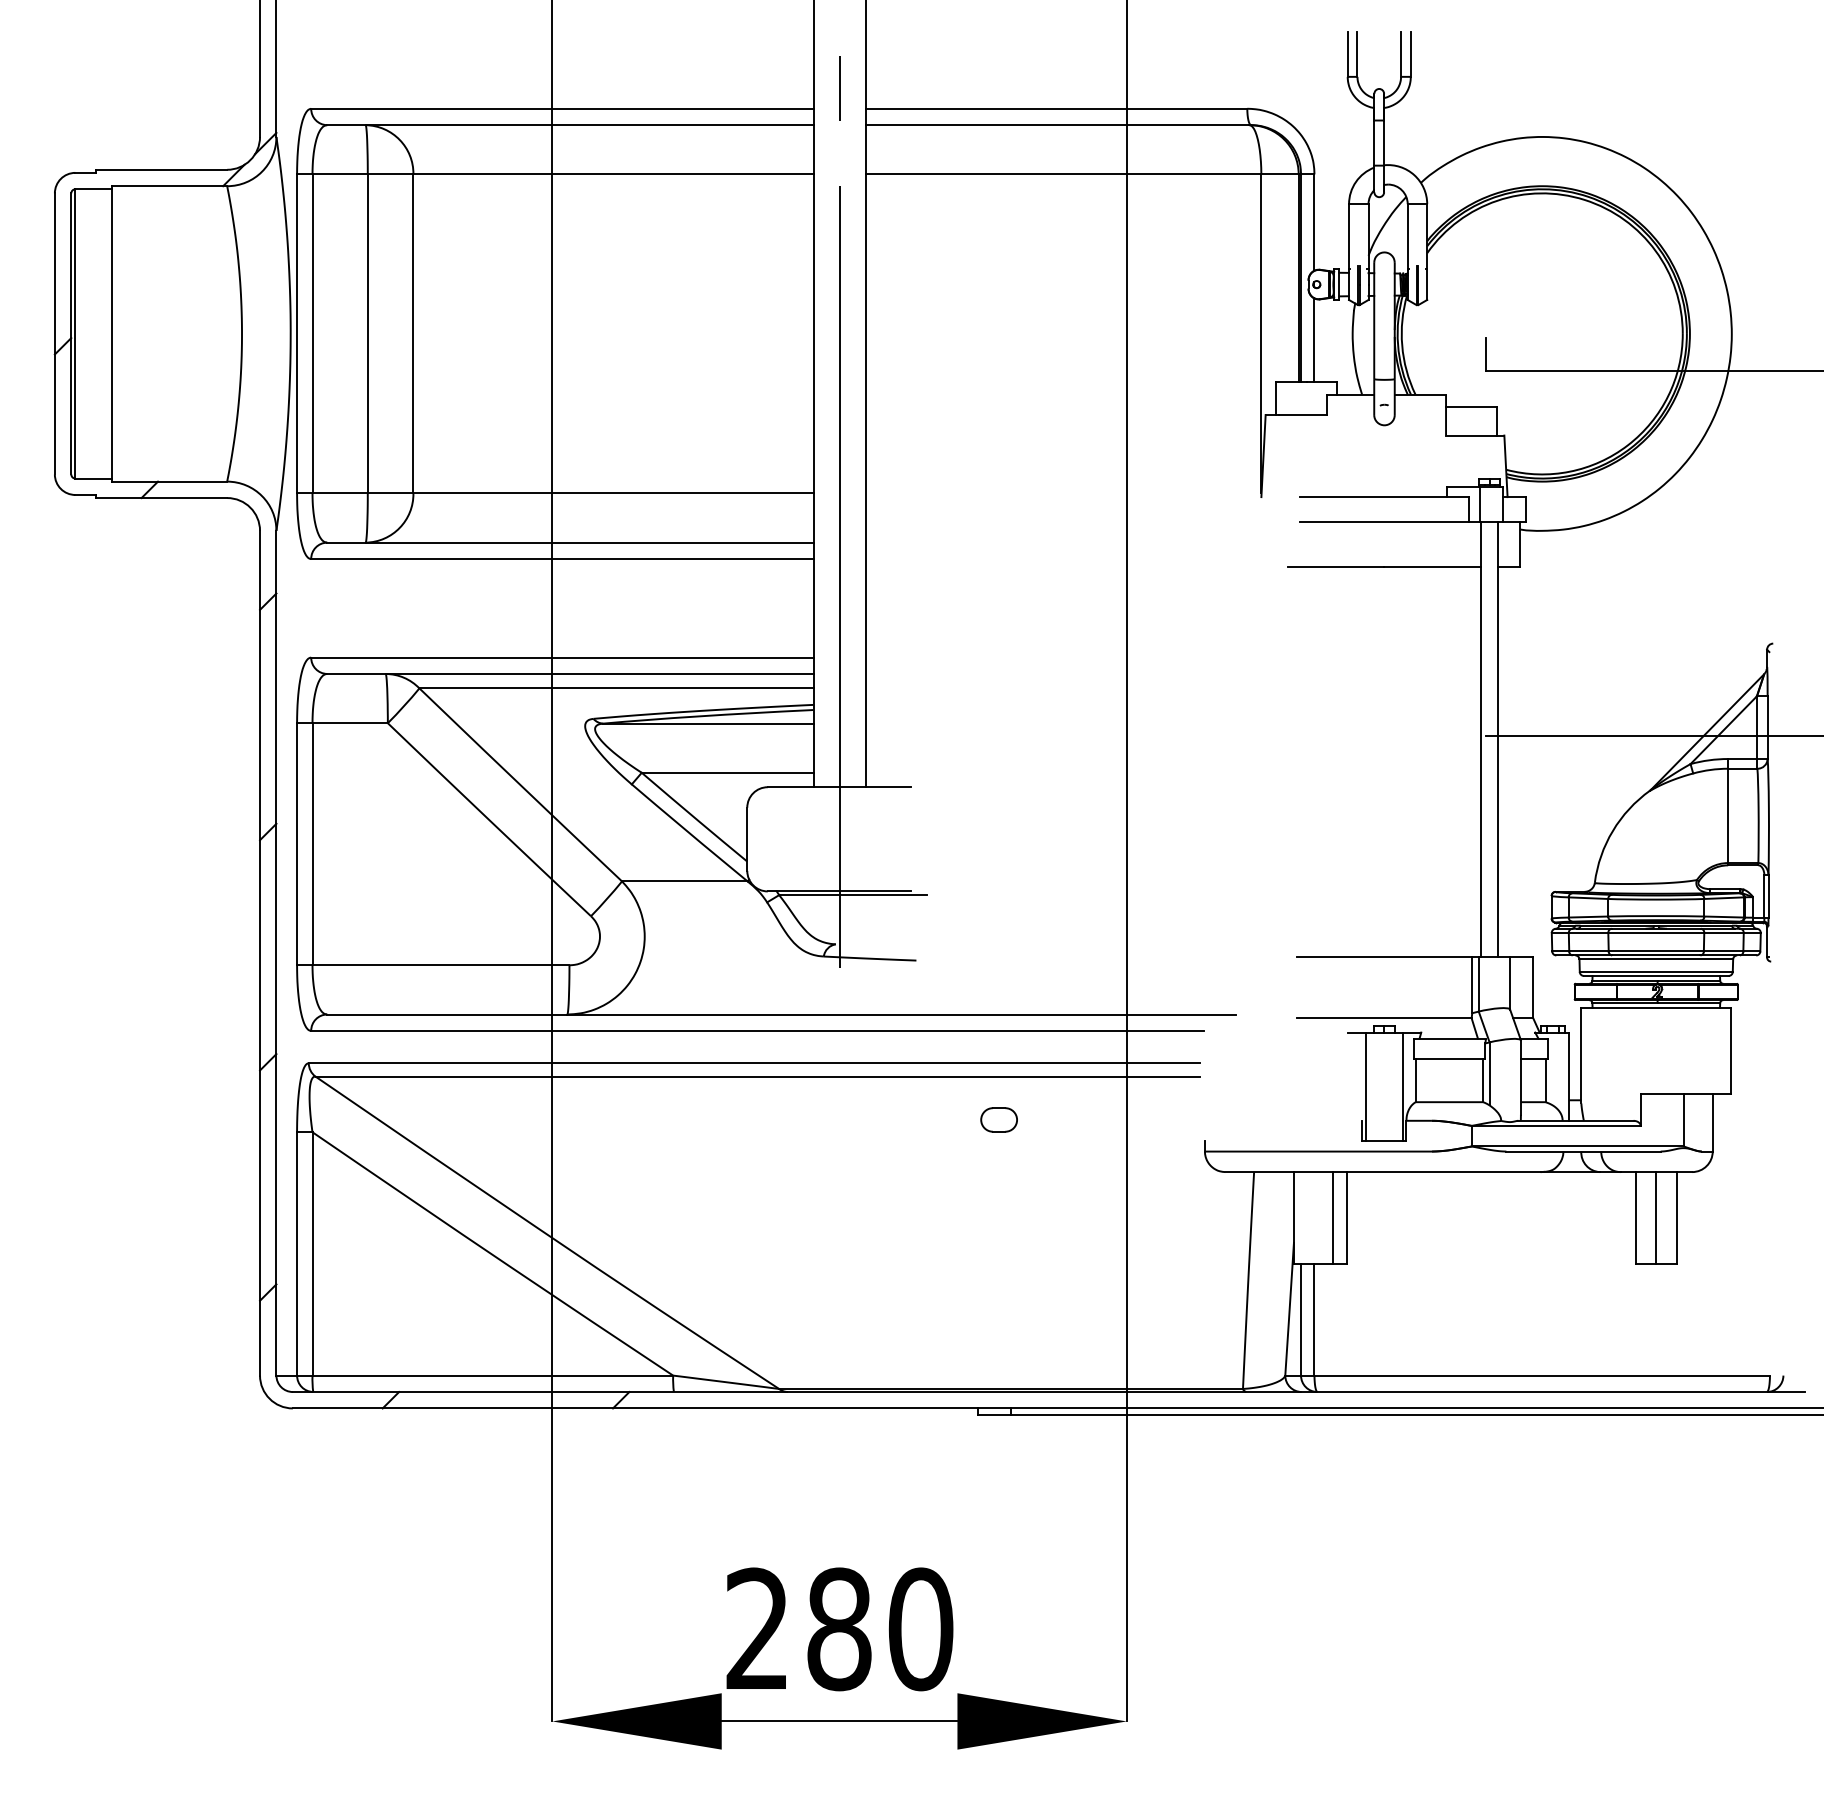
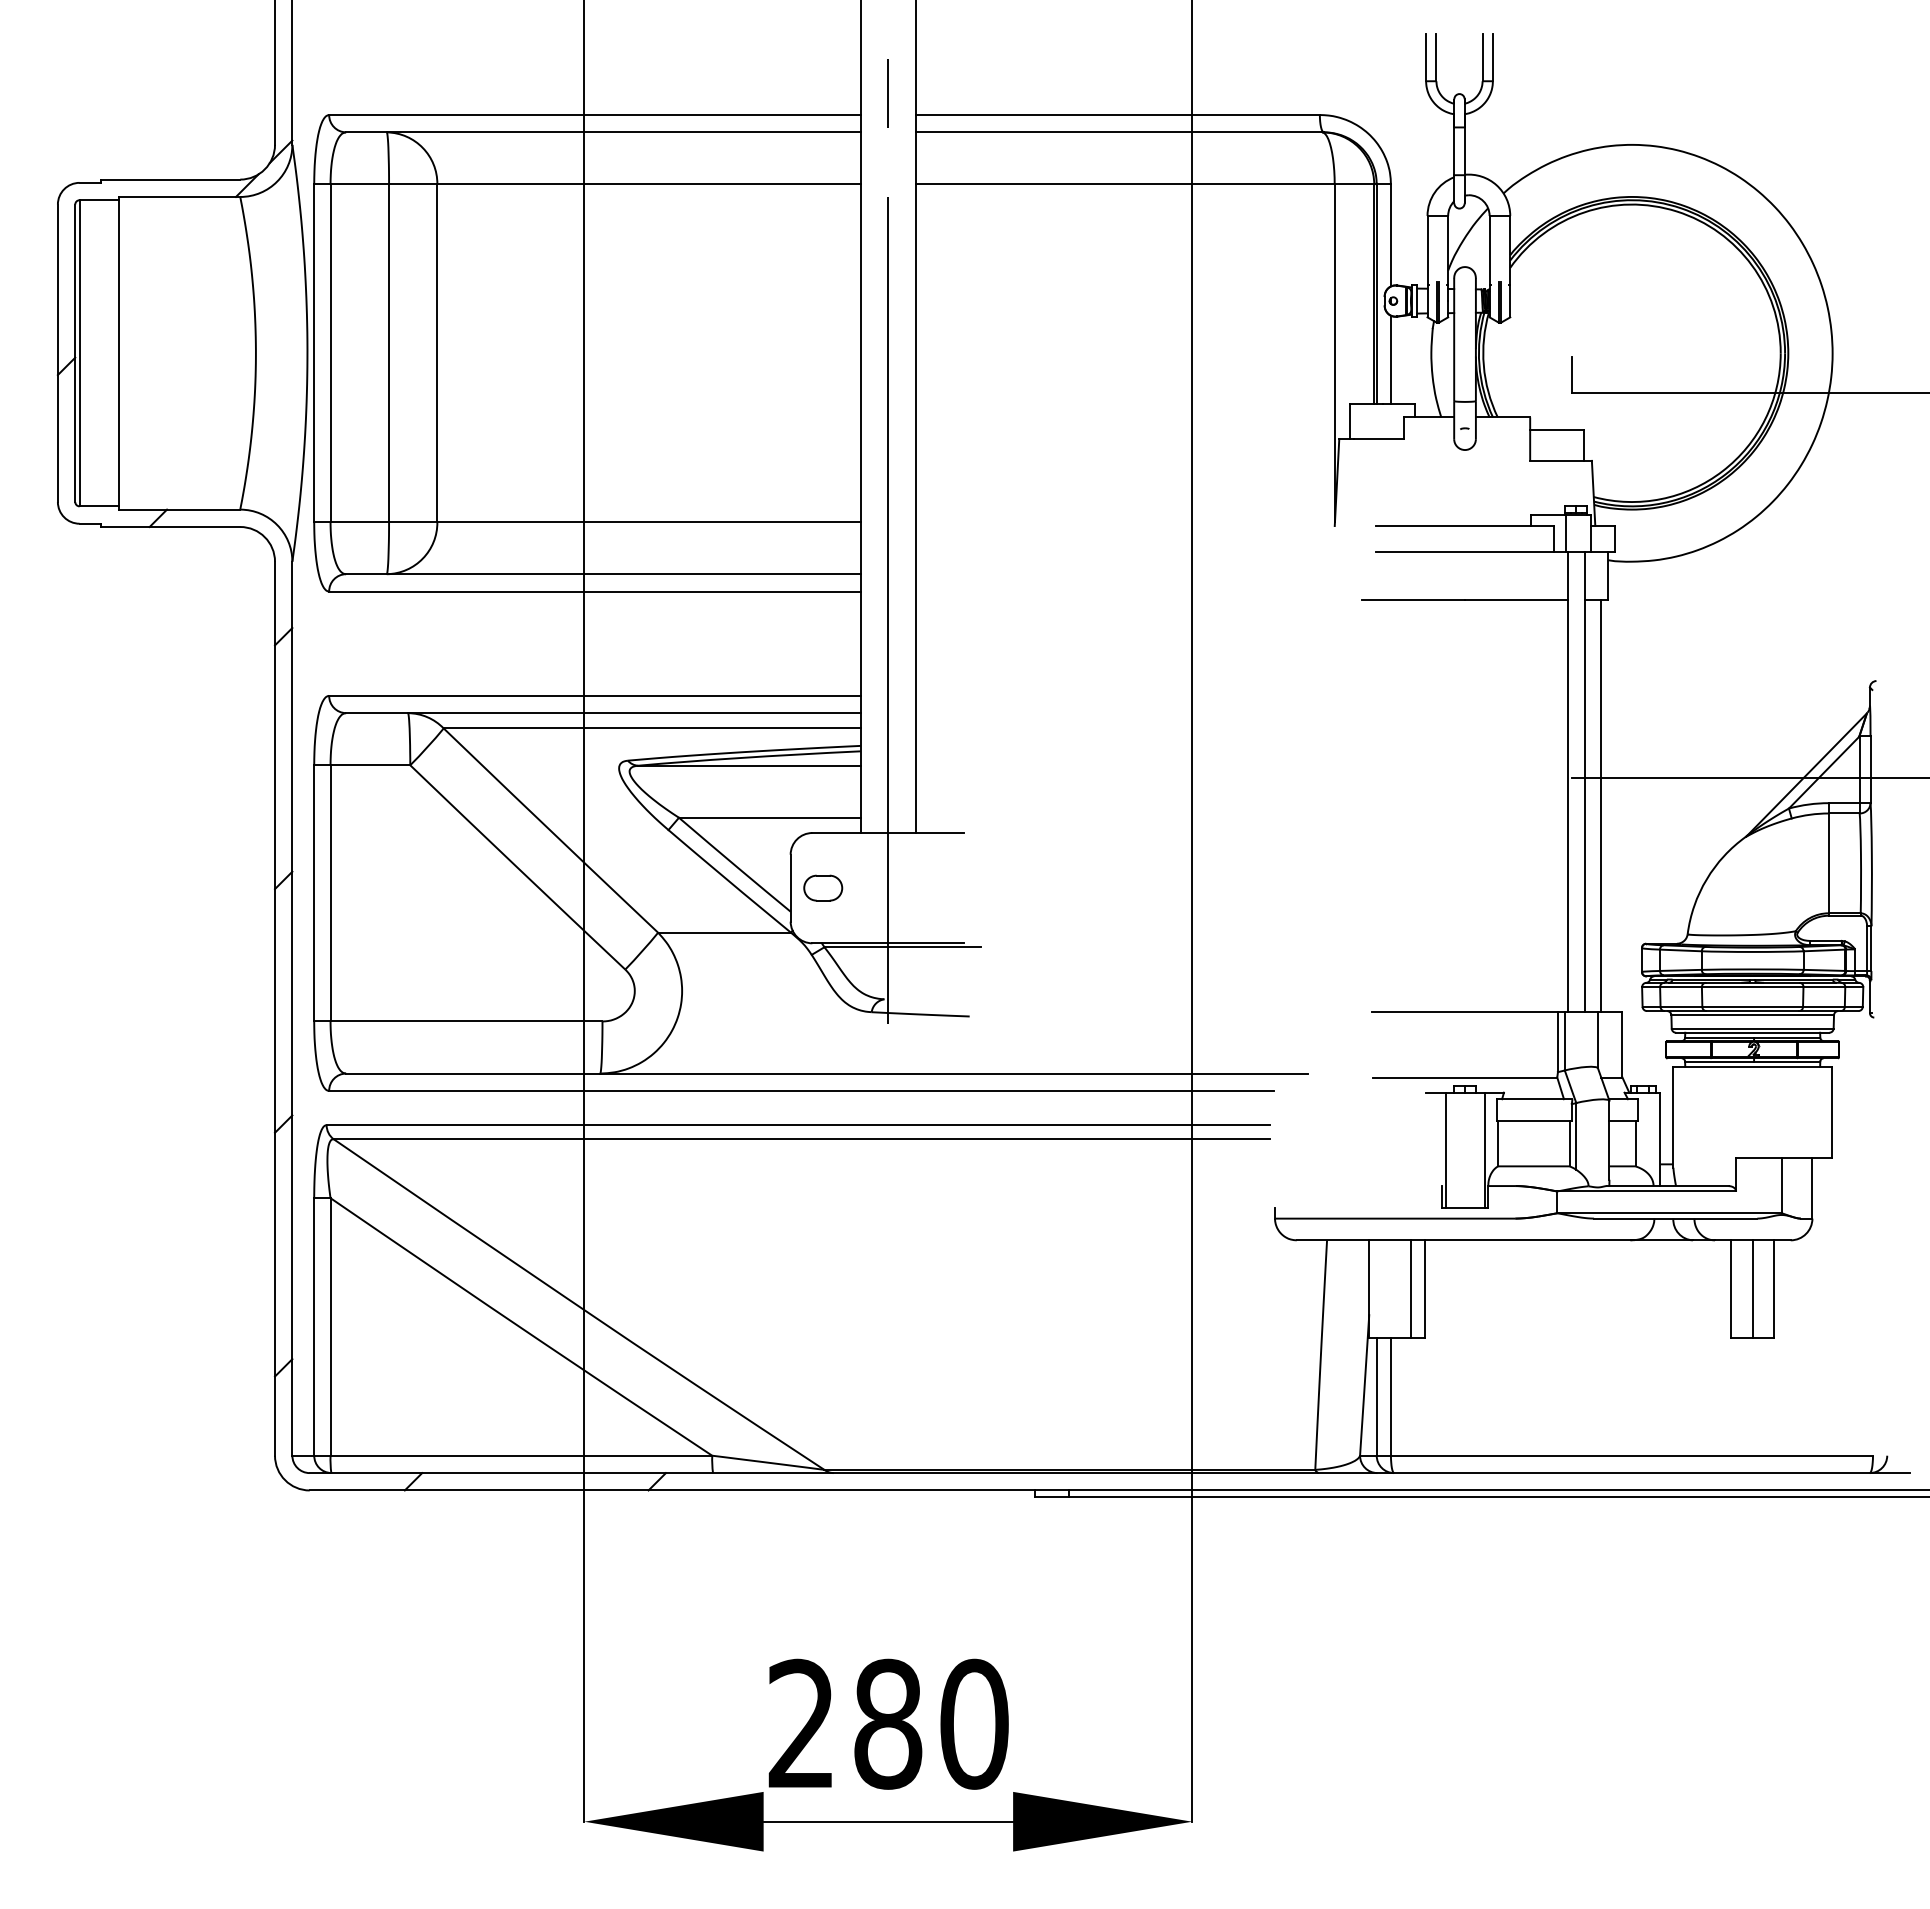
line: (1512, 761) -> (1600, 805), added
part: (999, 1119) -> (823, 887), moved

